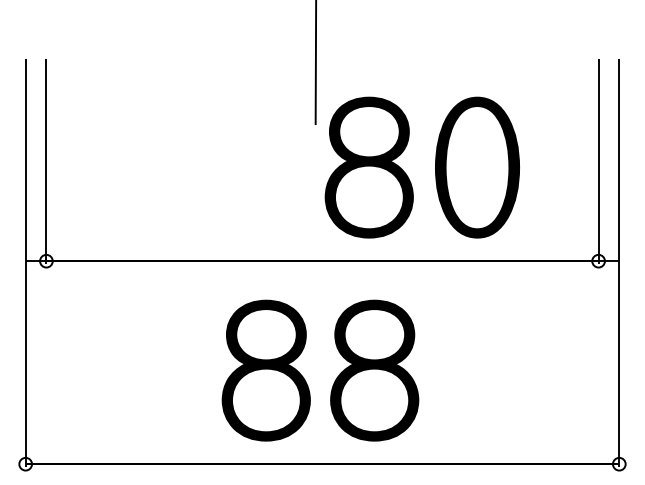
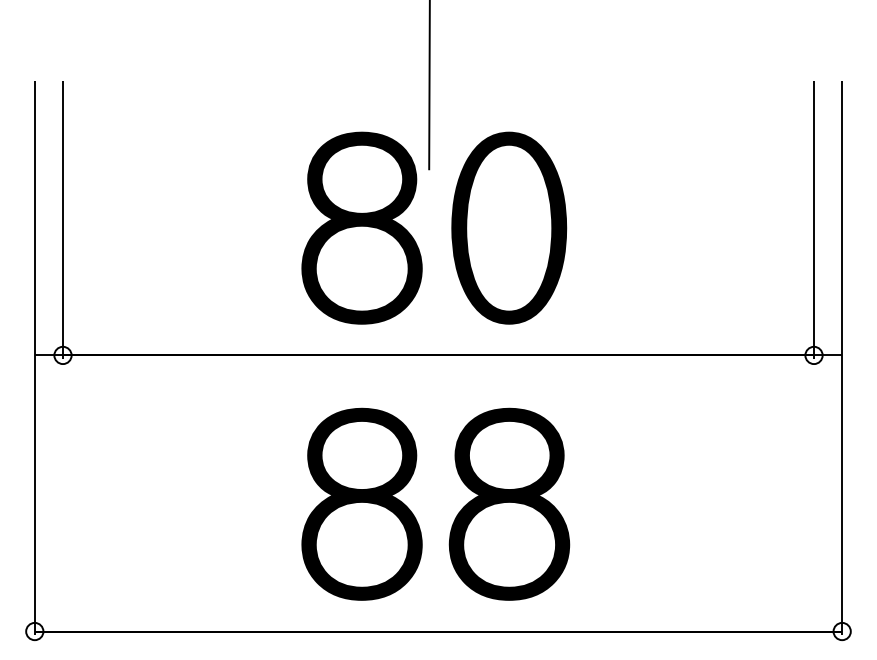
text: (421, 167) -> (433, 227), moved

